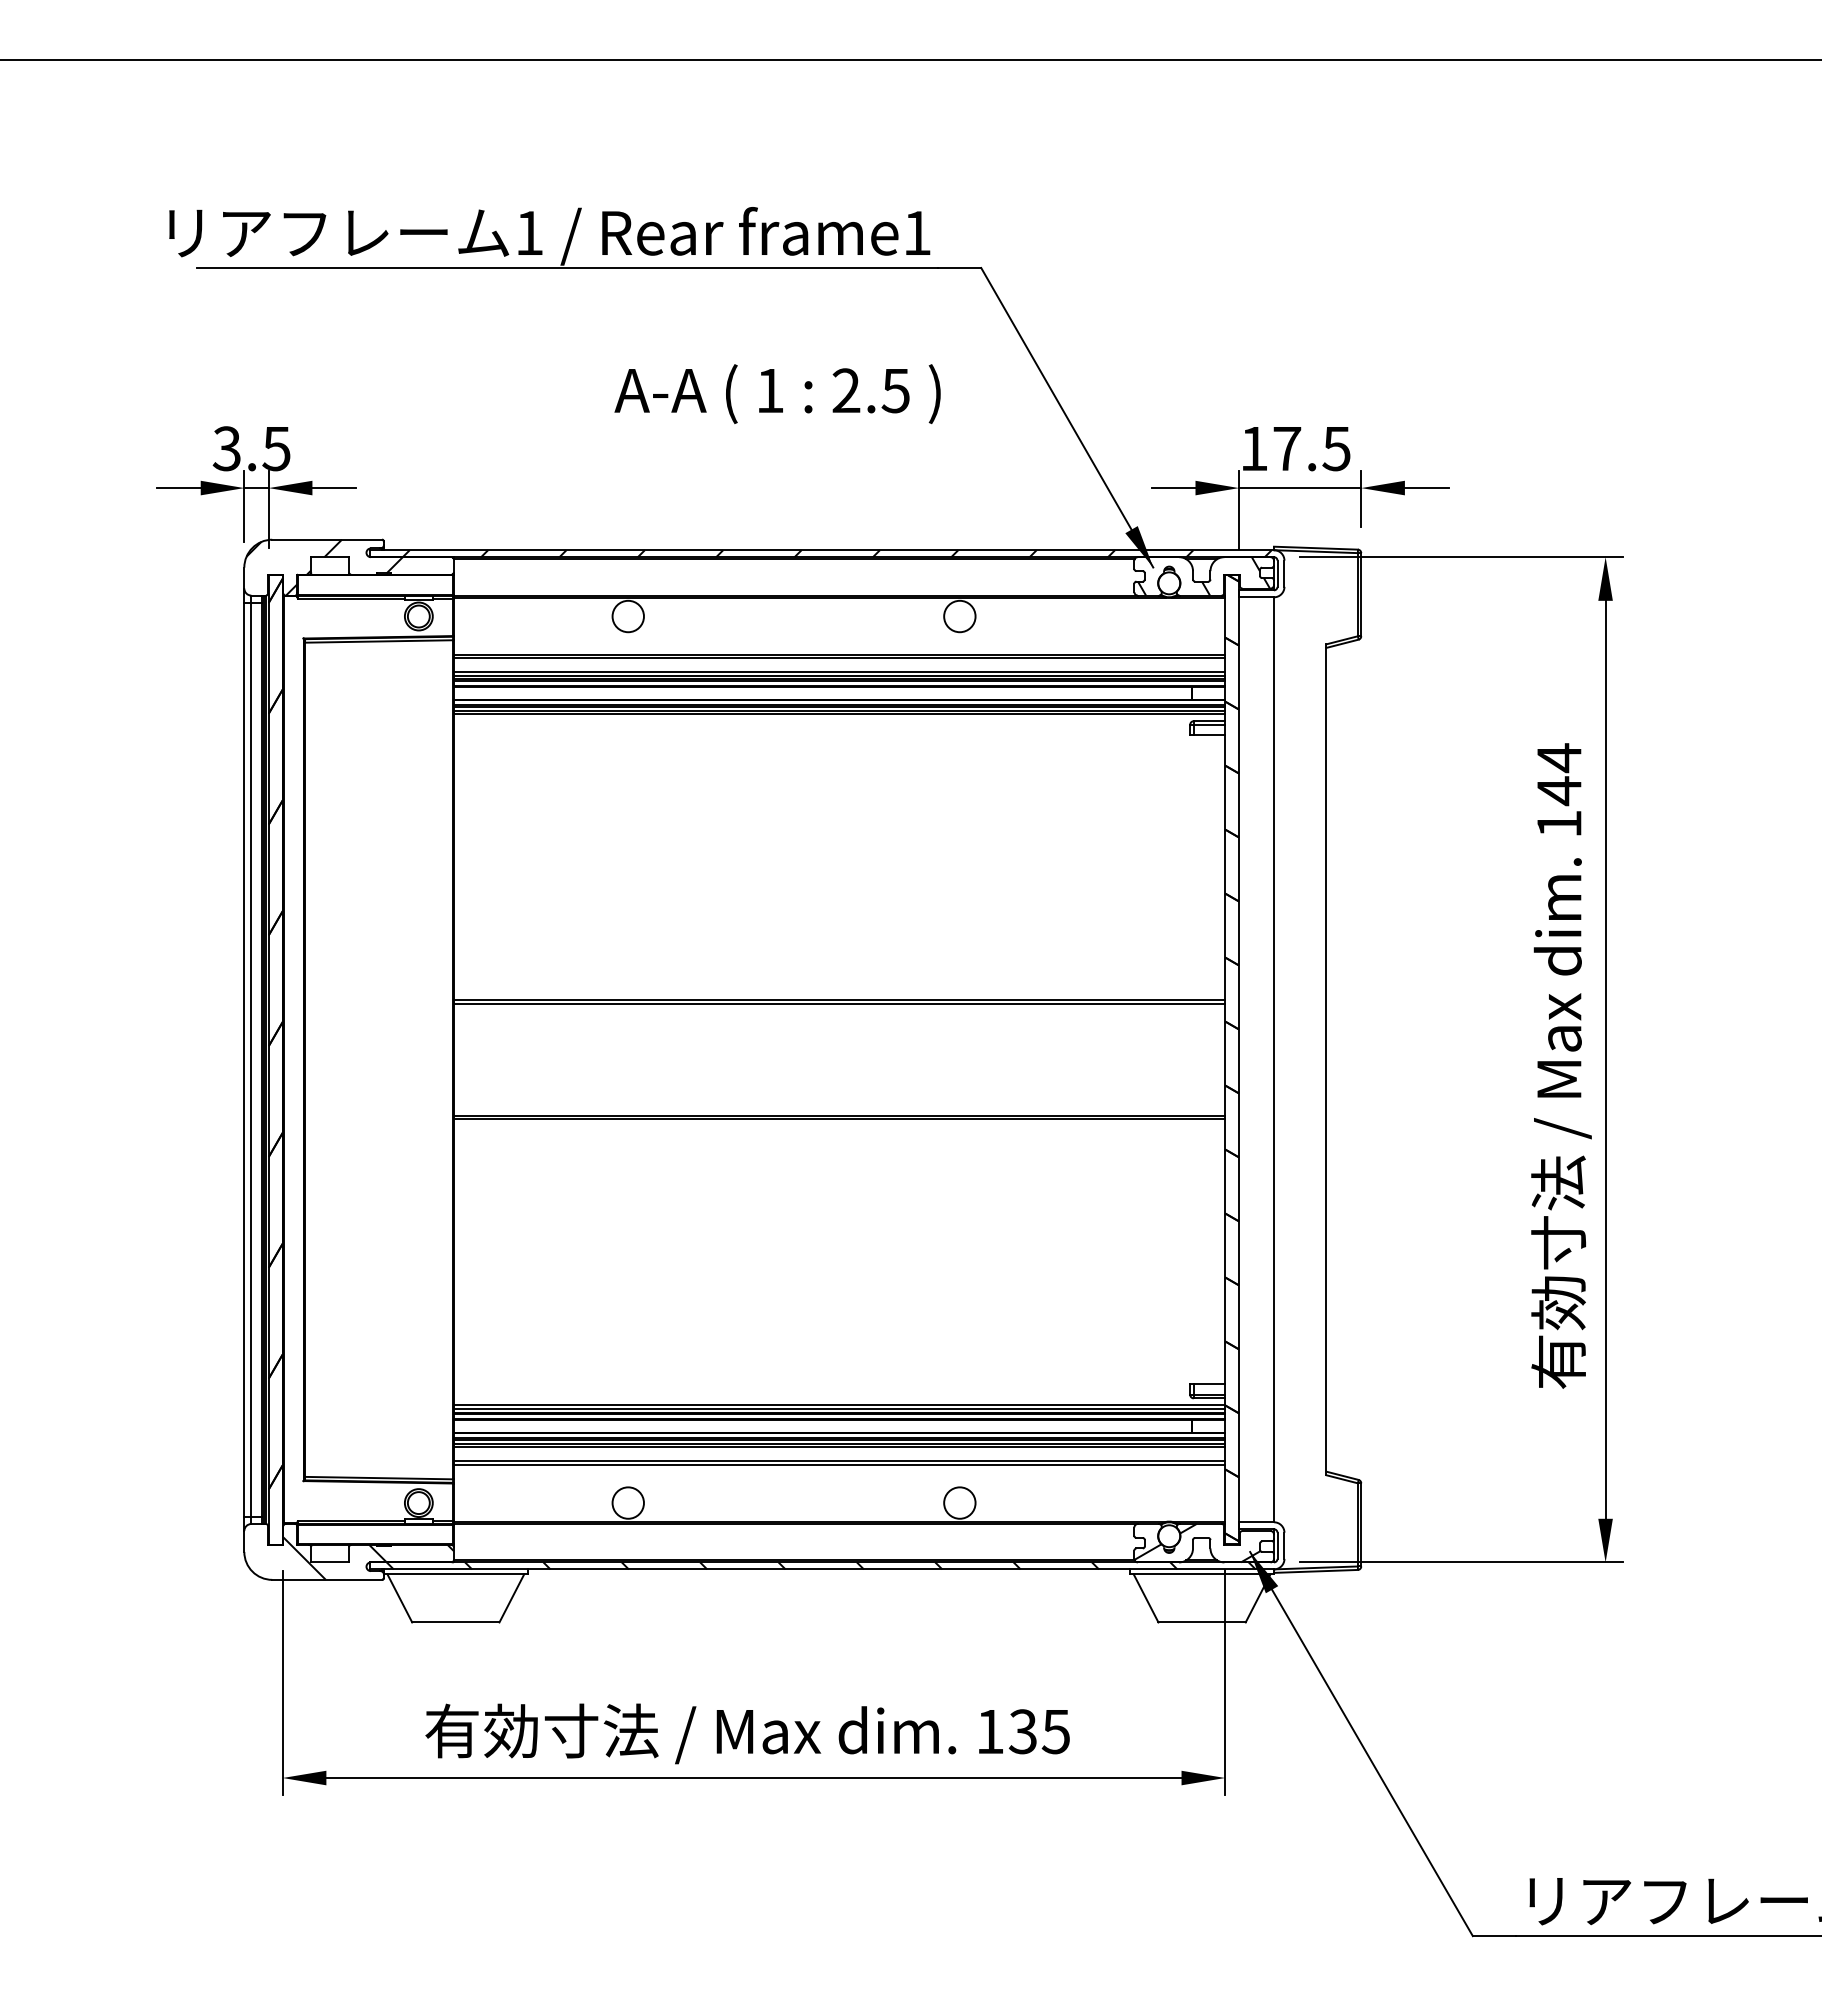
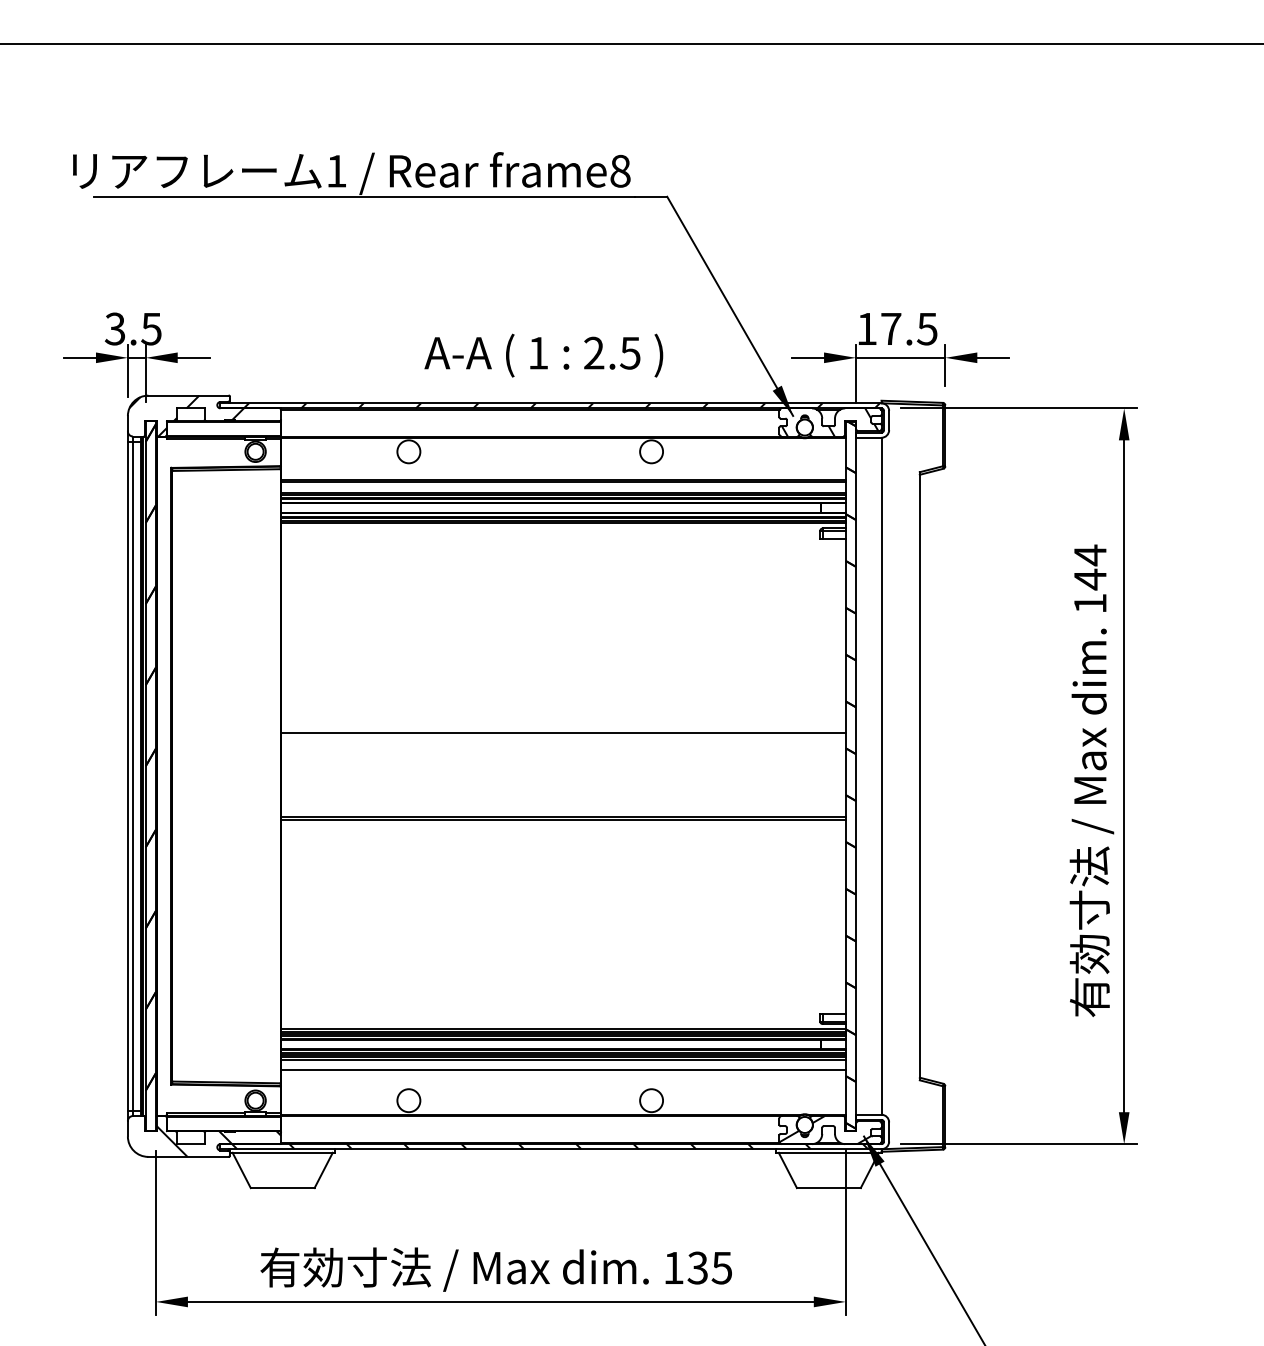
text: (917, 232) -> (620, 170), frame1 -> frame8
text: (777, 393) -> (543, 355), moved
line: (839, 1003) -> (563, 735), removed
line: (839, 1464) -> (563, 1072), removed

